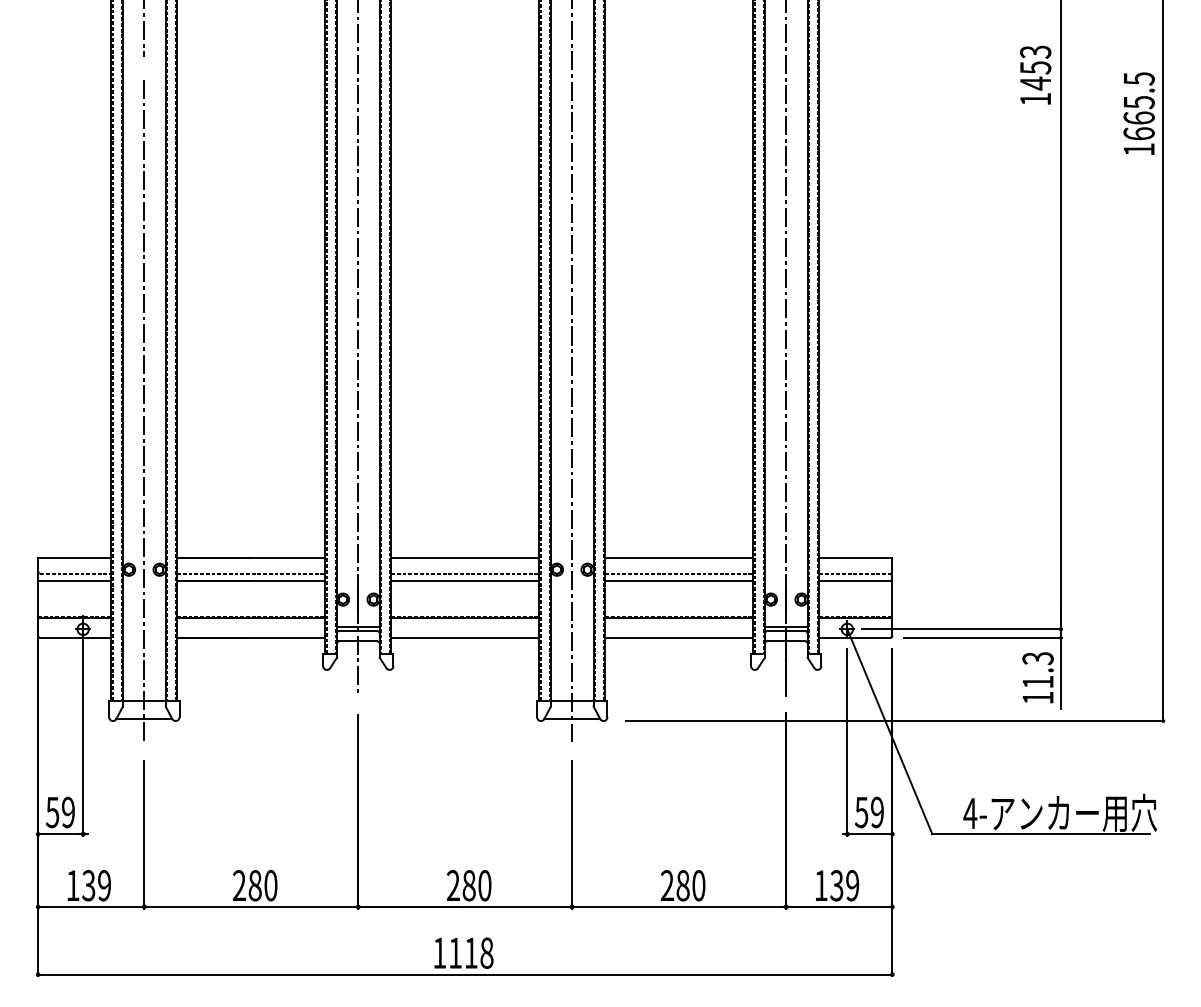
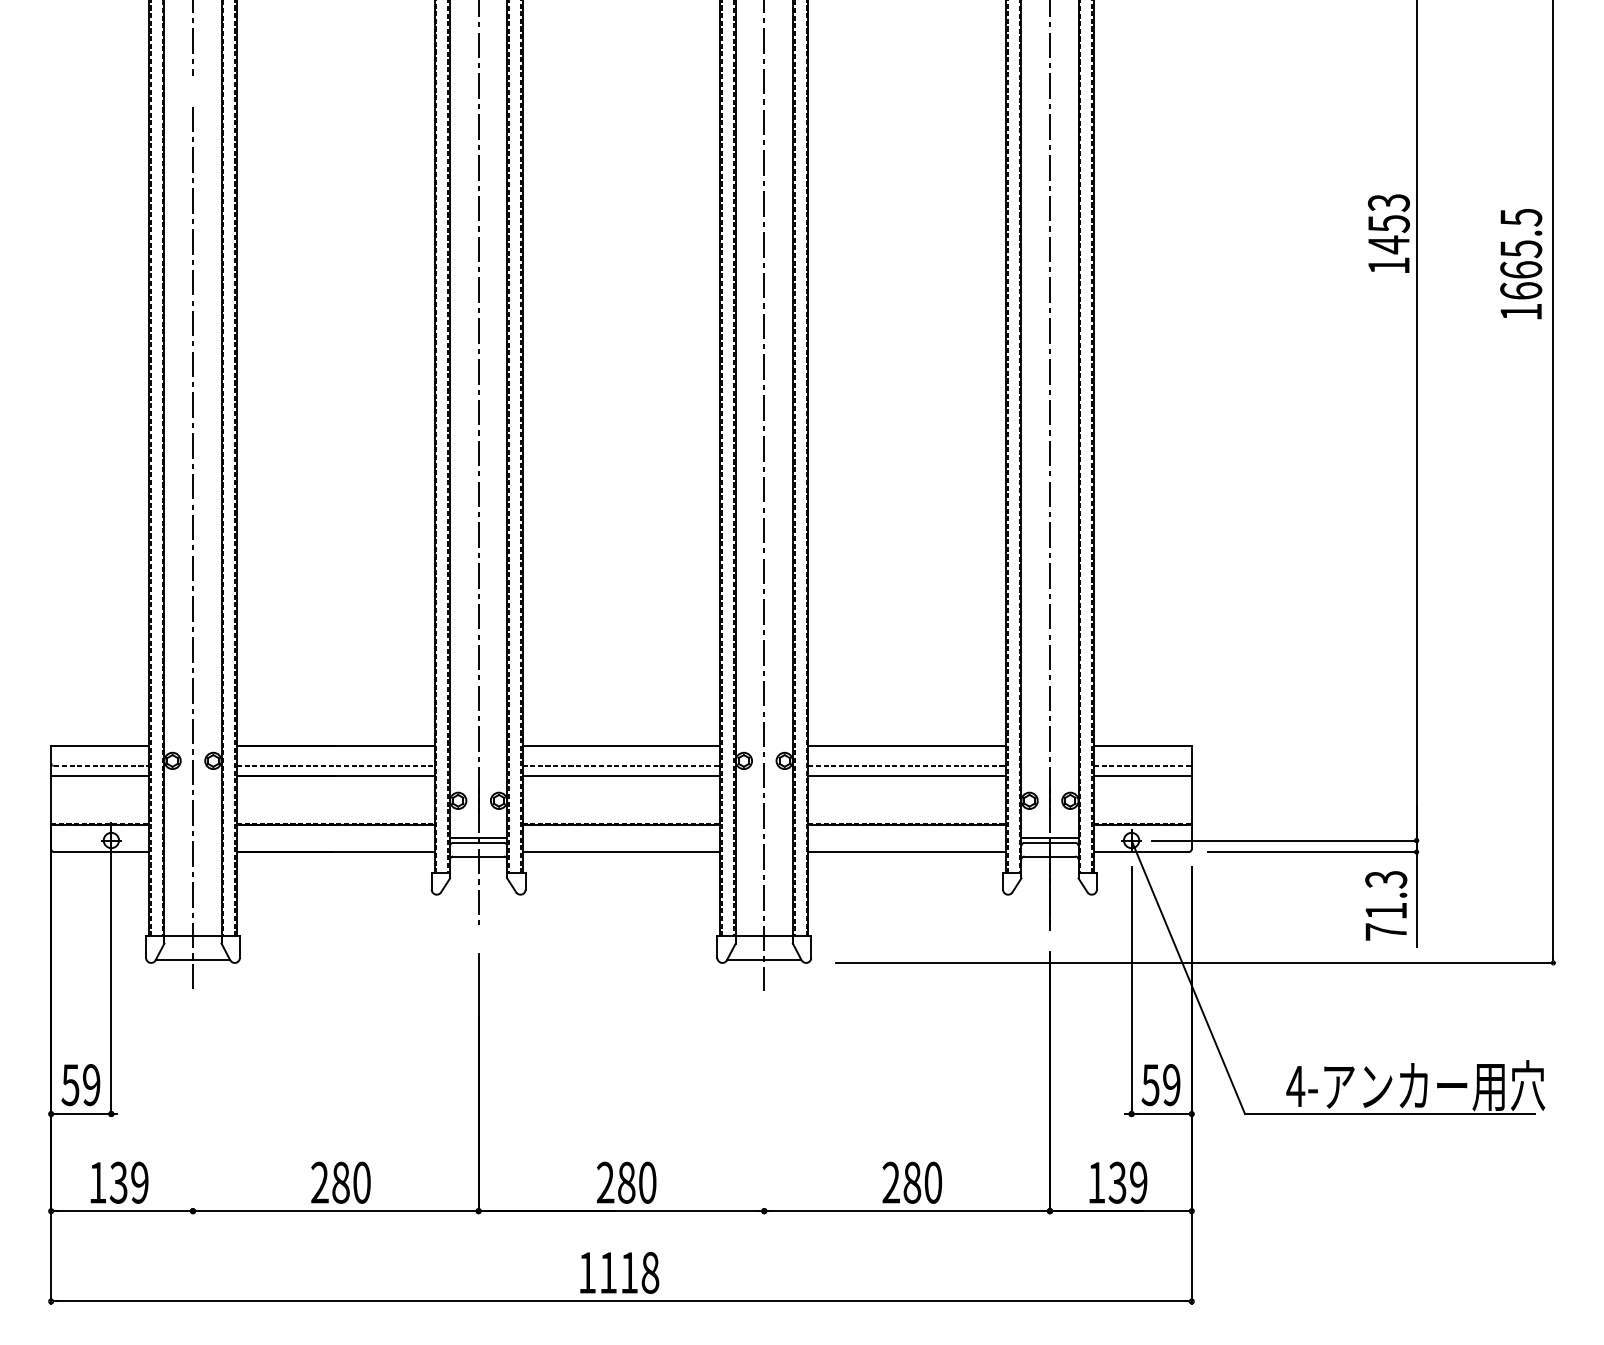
text: (1035, 75) -> (1388, 233), moved
text: (1139, 114) -> (1521, 264), moved
text: (1037, 697) -> (1385, 931), 11.3 -> 71.3
line: (143, 834) -> (192, 1114), removed
line: (572, 834) -> (764, 1114), removed

